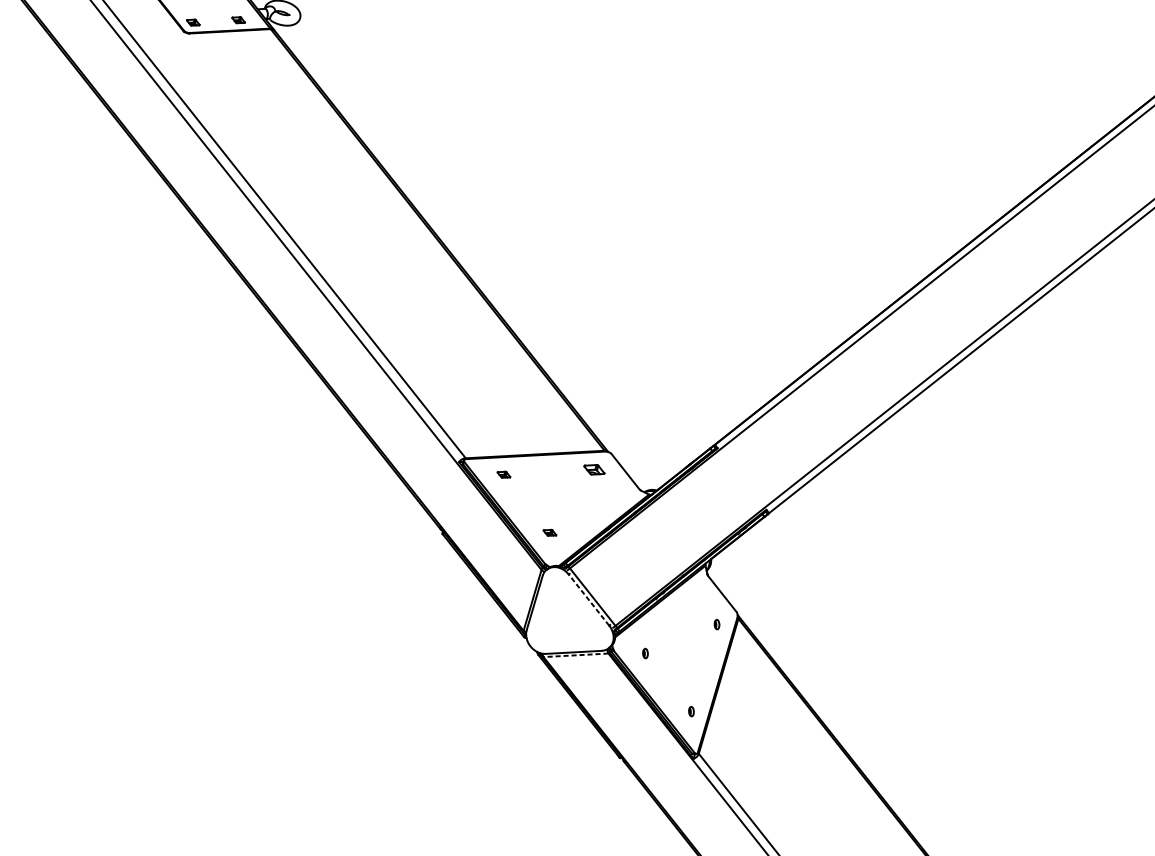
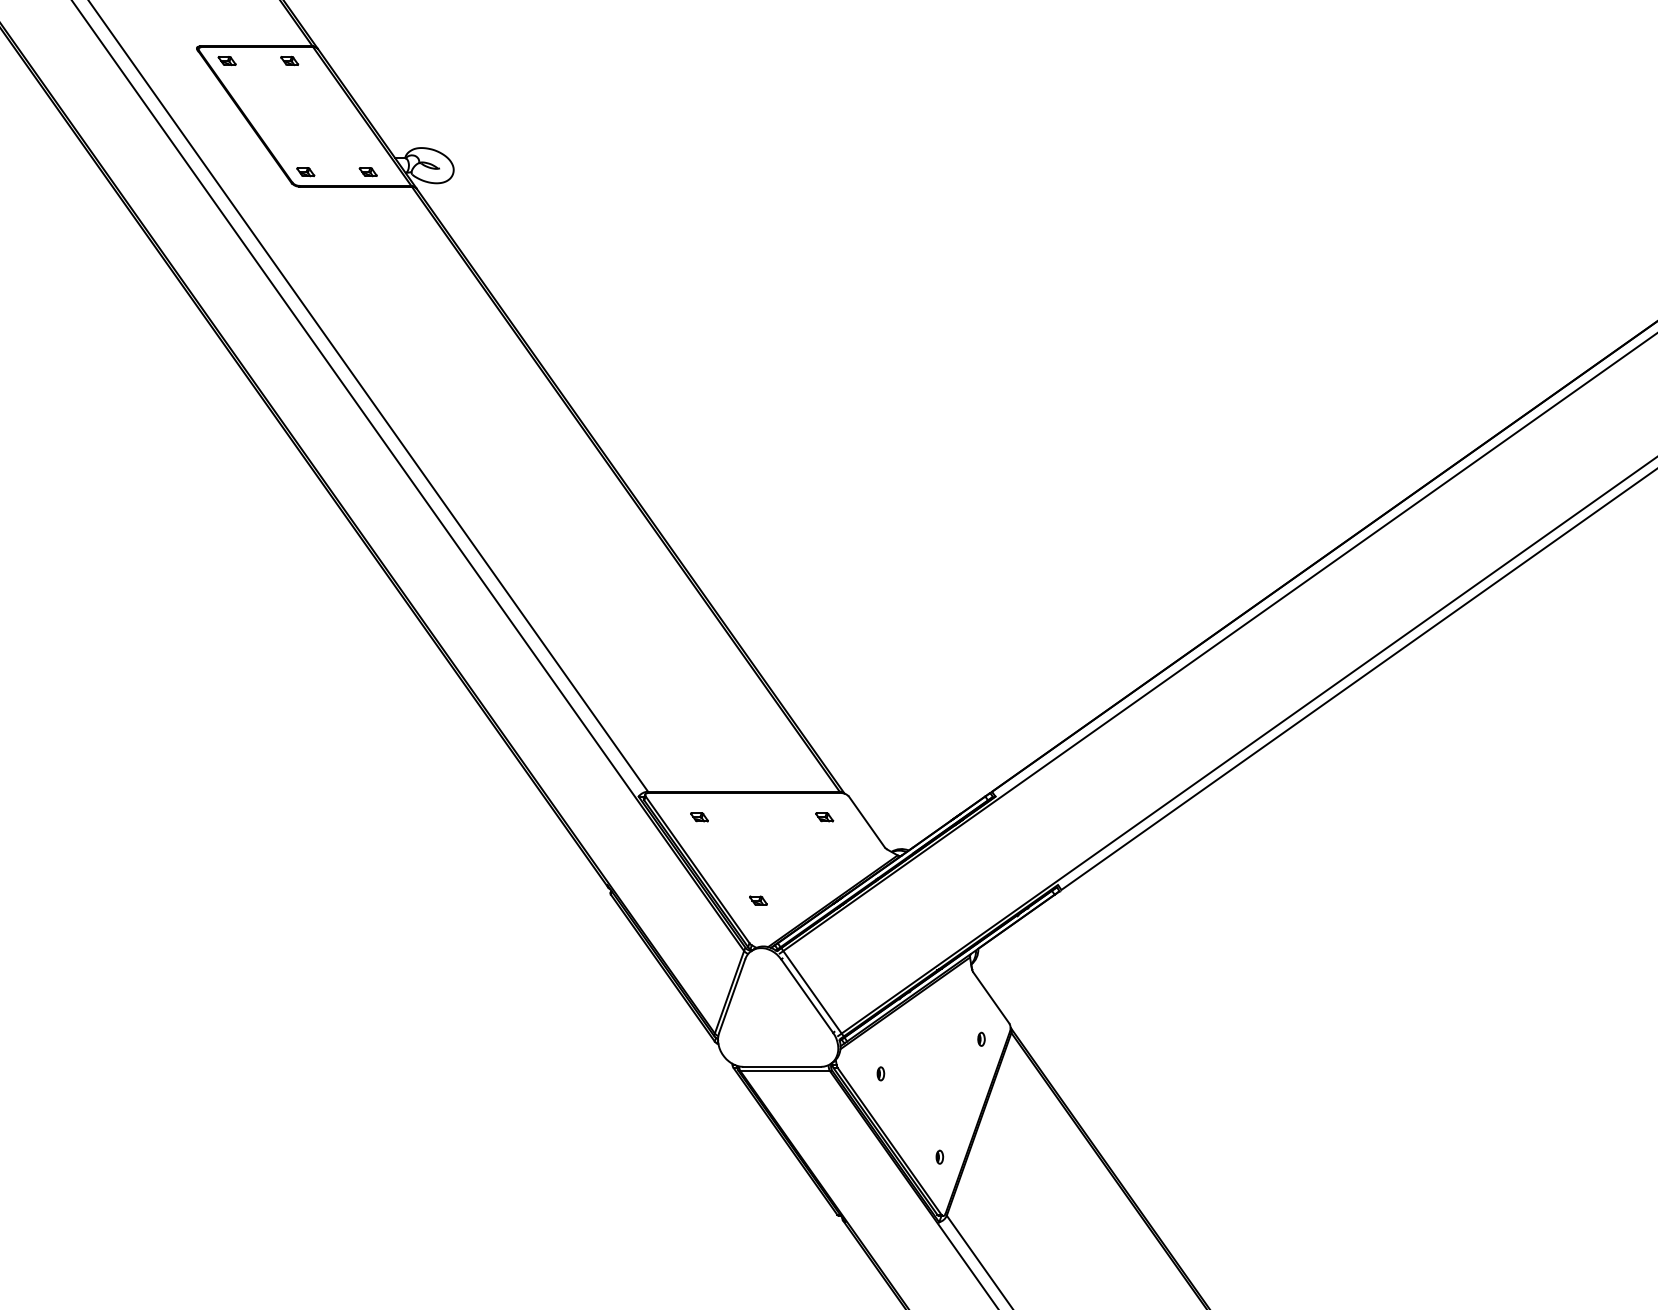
part: (594, 470) -> (824, 817), size x0.62
line: (589, 600) -> (807, 996), dashed -> solid
line: (576, 655) -> (785, 1071), dashed -> solid

